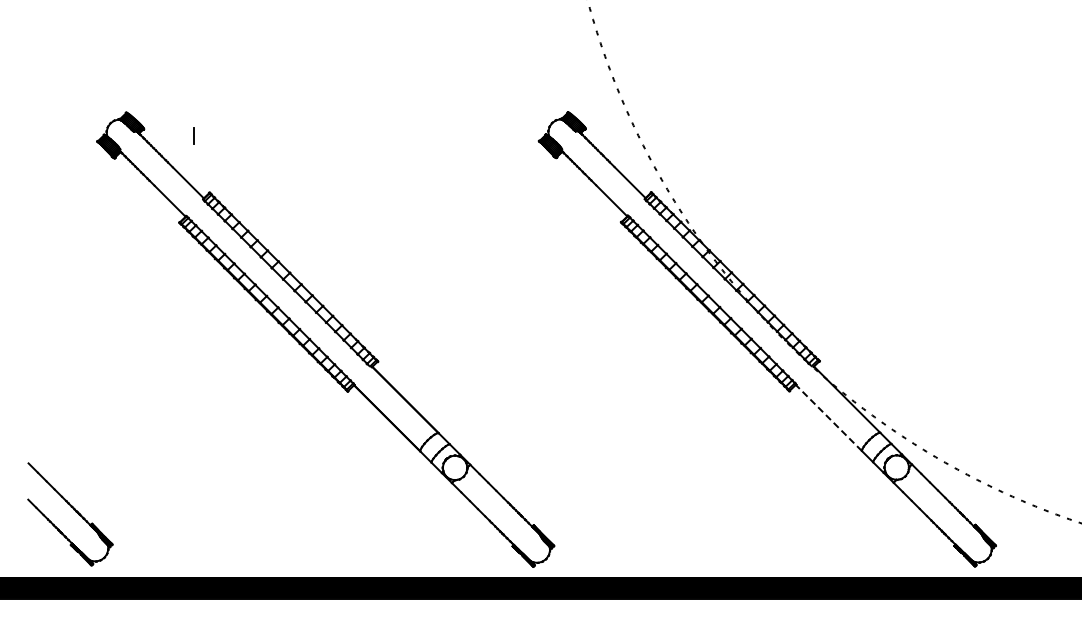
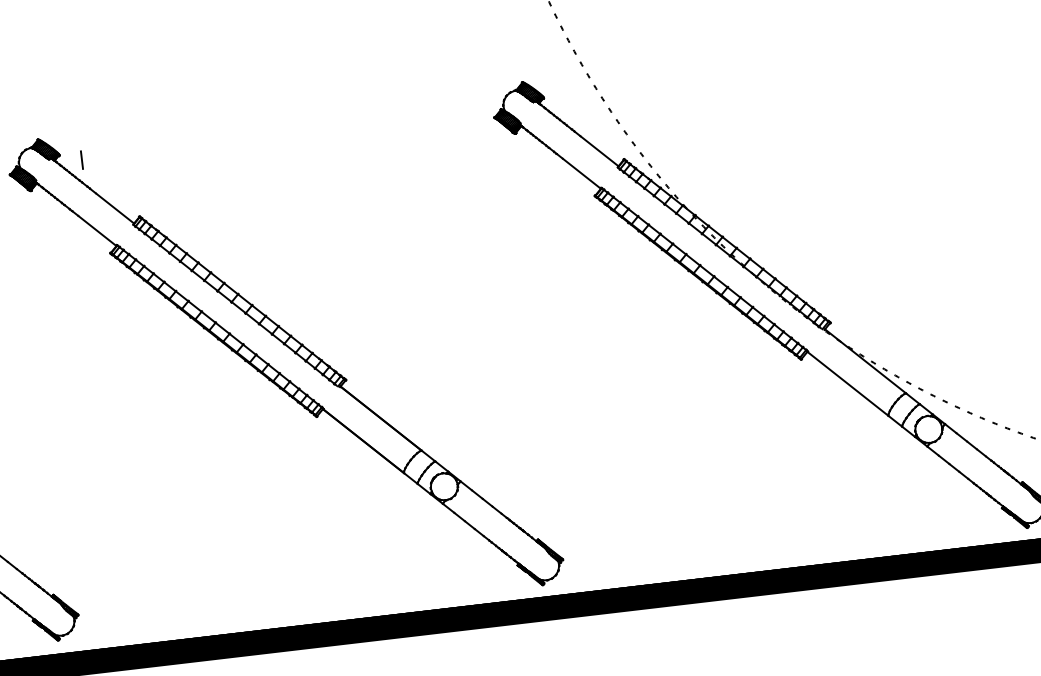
line: (193, 135) -> (81, 159), moved
line: (828, 418) -> (847, 384), dashed -> solid

